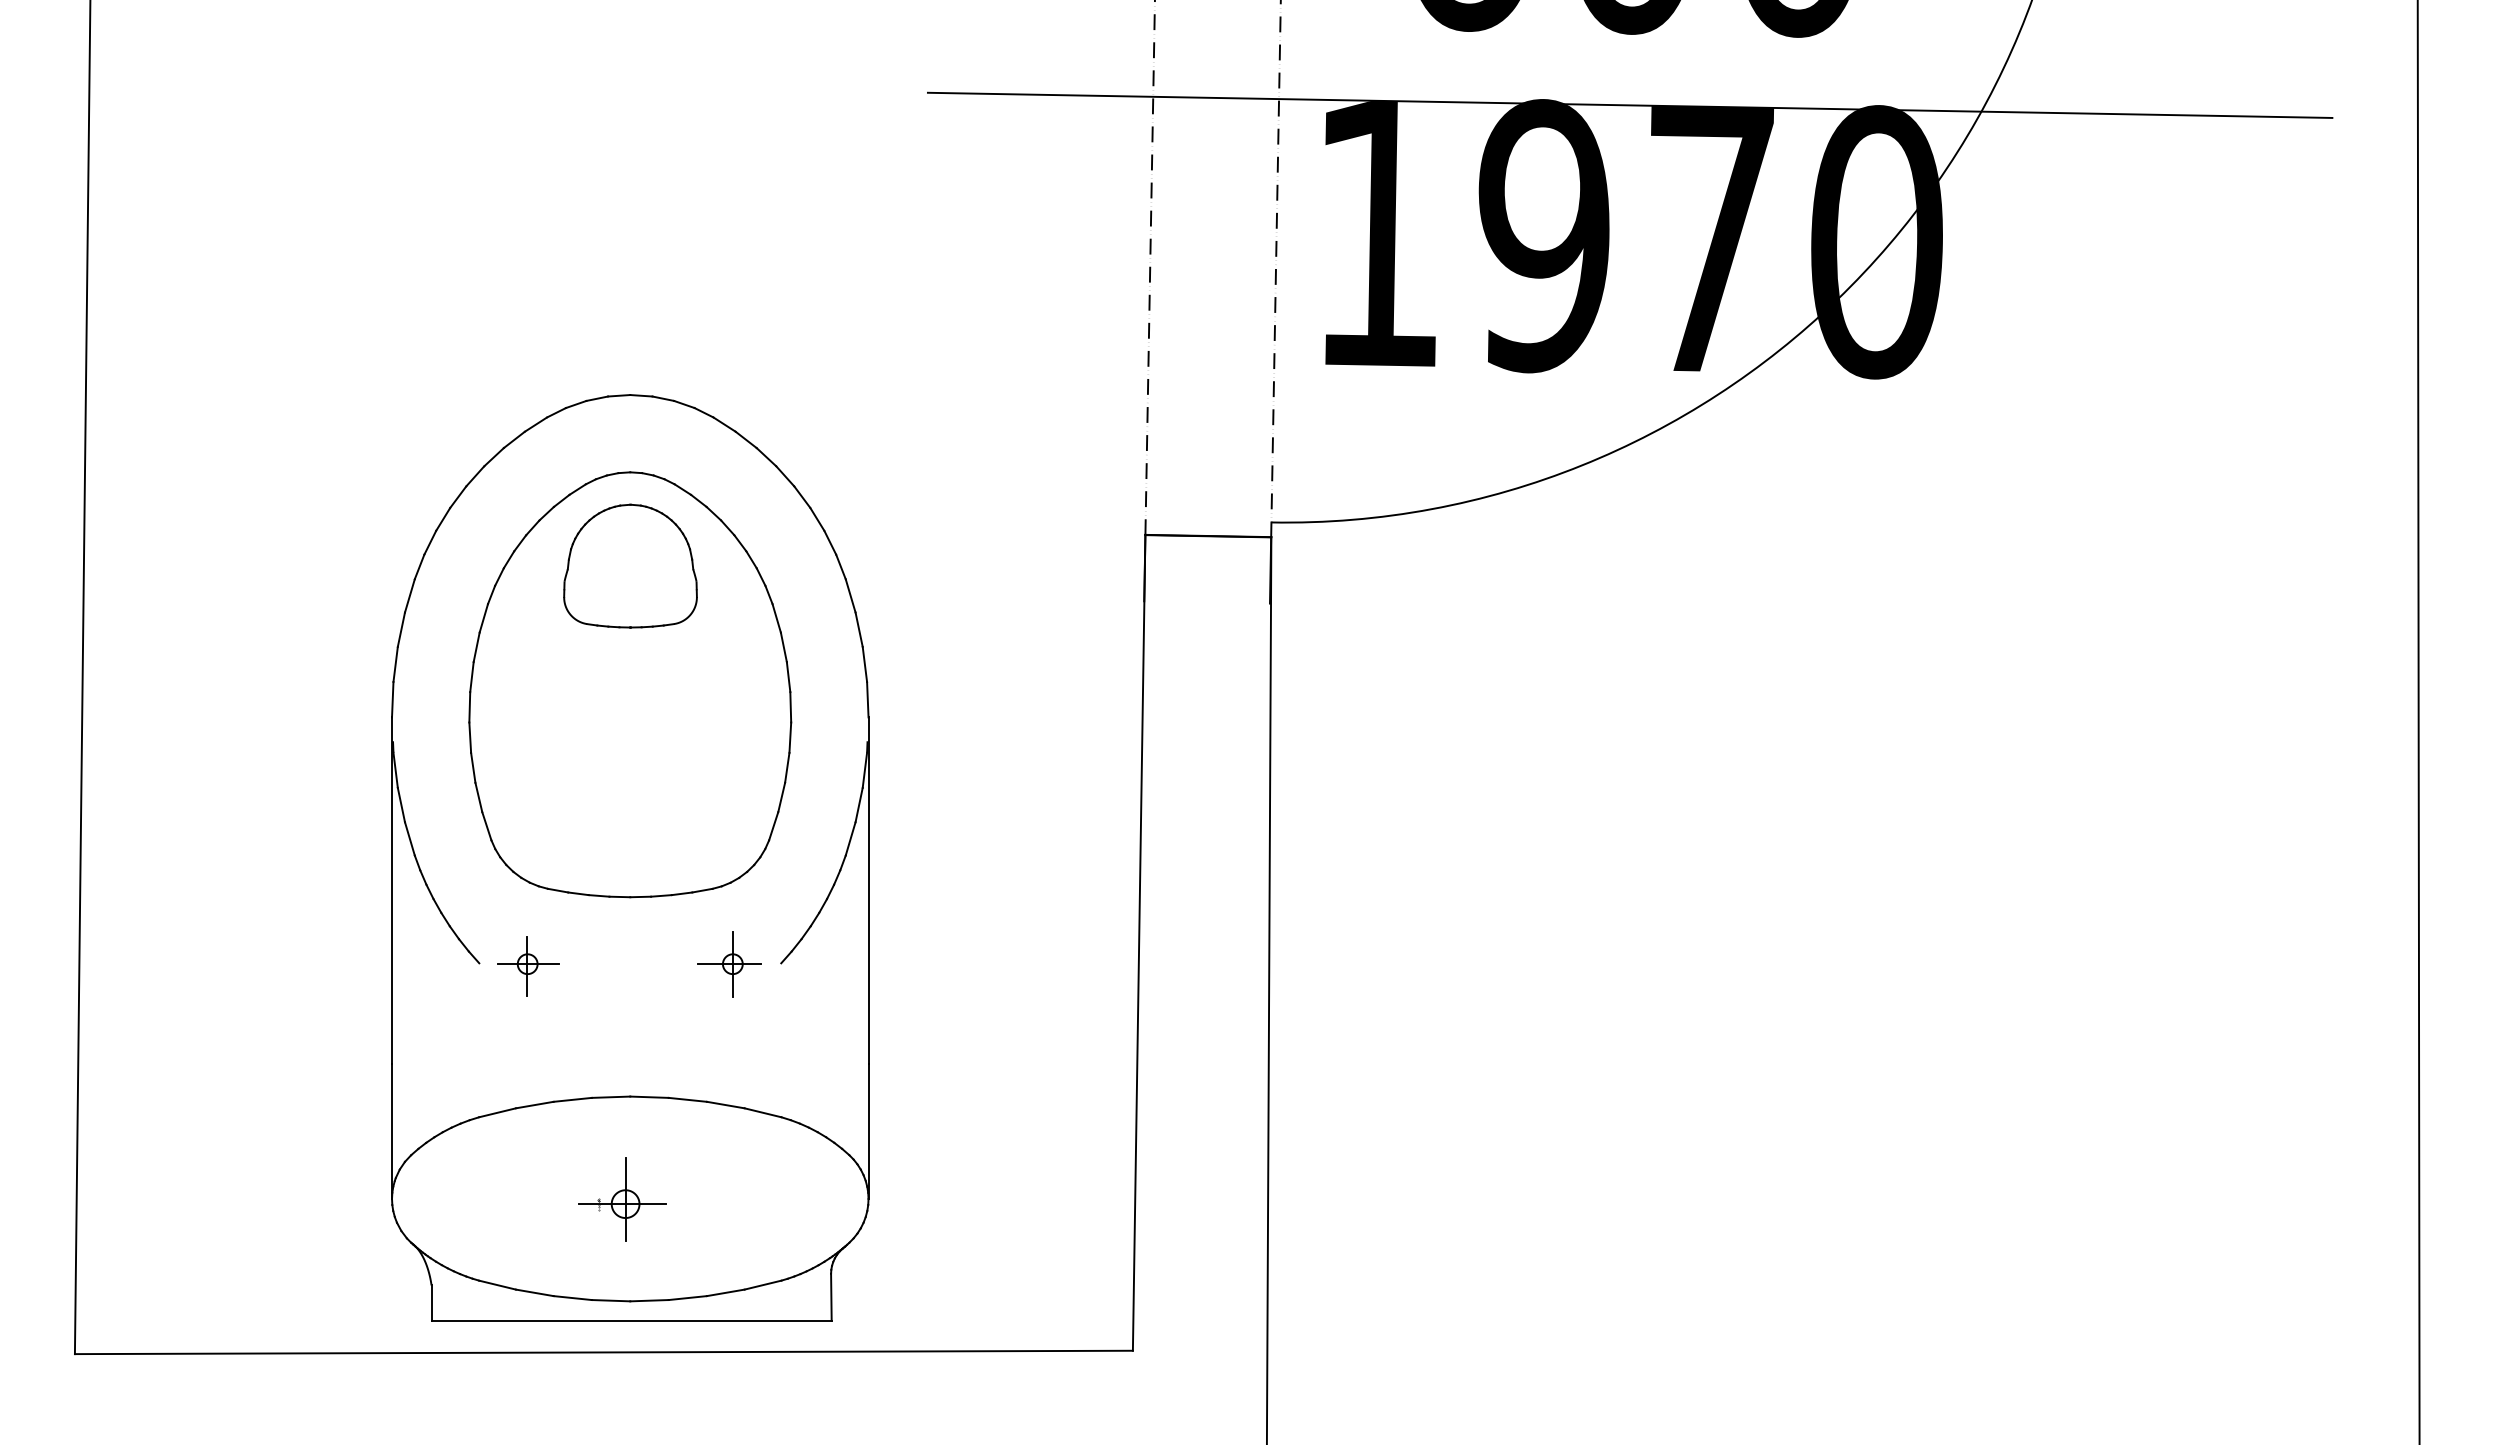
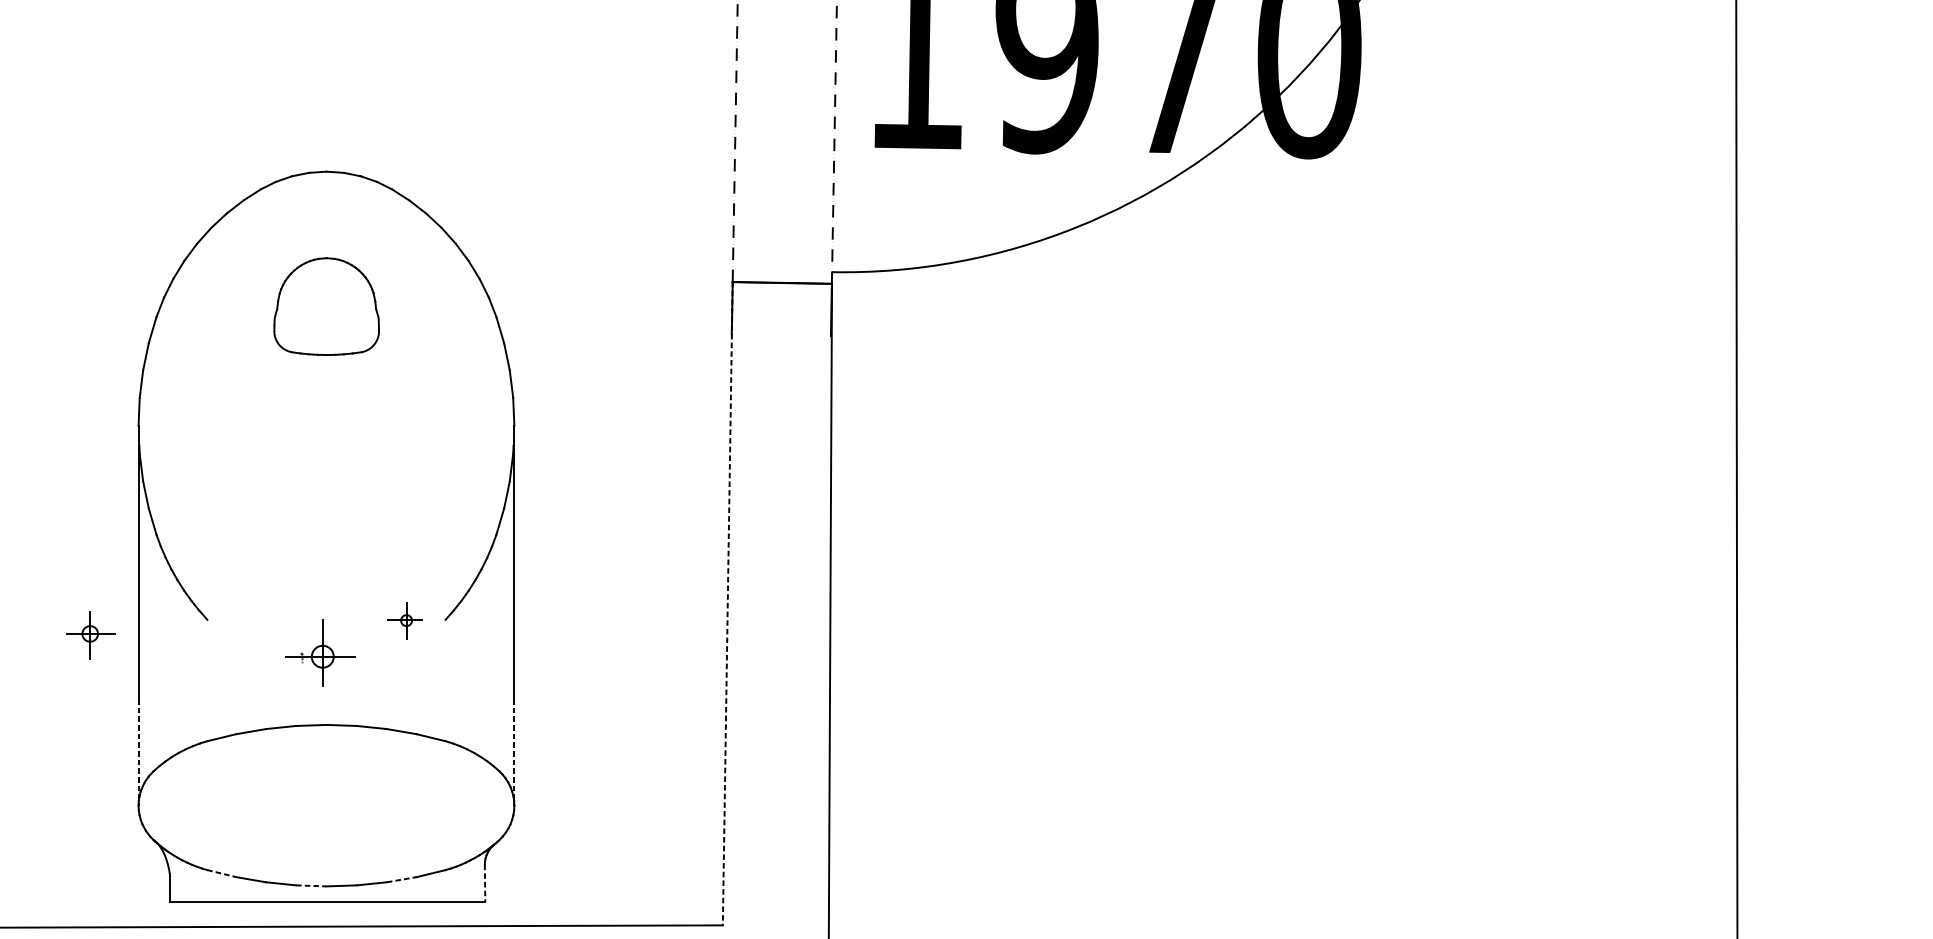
part: (630, 684) -> (326, 399), removed
line: (1139, 942) -> (728, 603), solid -> dashed
part: (729, 964) -> (404, 620), size x0.7
part: (528, 966) -> (90, 635), moved
line: (392, 1131) -> (138, 752), solid -> dashed
line: (868, 1131) -> (514, 752), solid -> dashed
part: (622, 1199) -> (320, 653), moved
line: (497, 1285) -> (221, 873), solid -> dashed
line: (726, 1292) -> (402, 879), solid -> dashed
line: (831, 1297) -> (485, 883), solid -> dashed
line: (611, 1300) -> (311, 885), solid -> dashed

